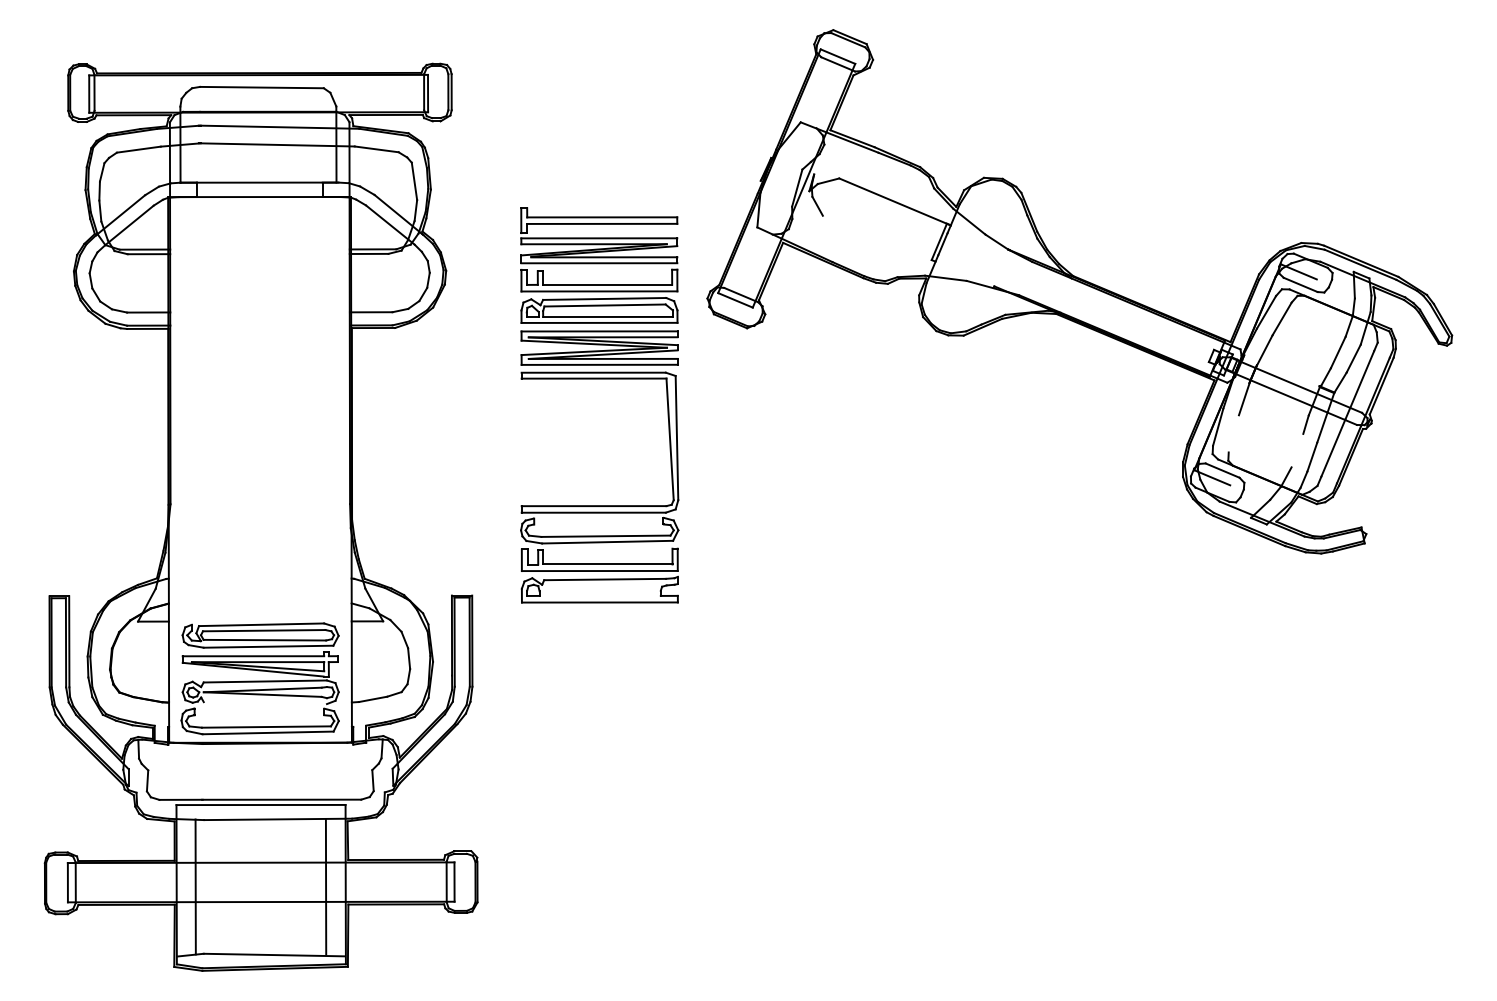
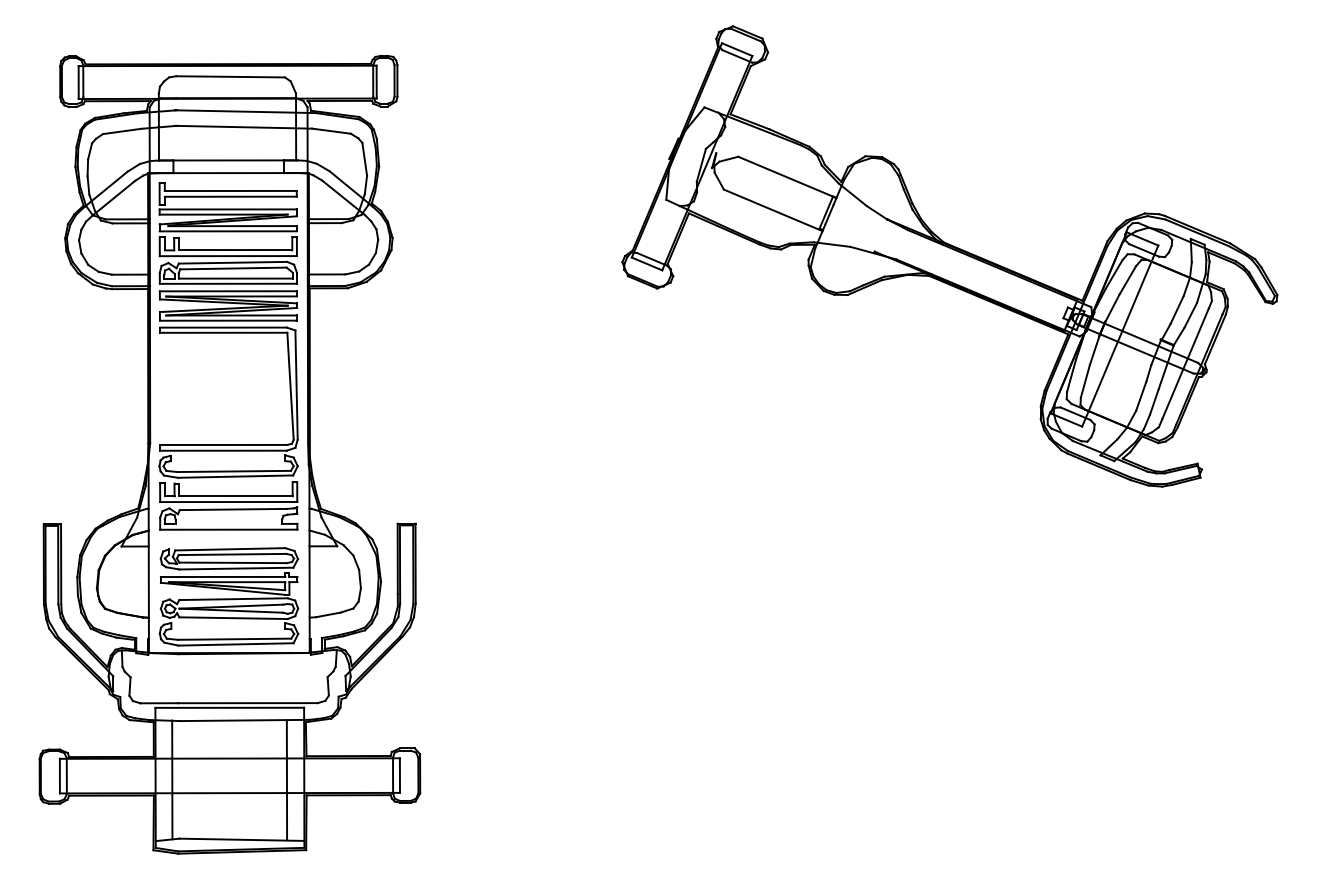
line: (878, 239) -> (772, 210), added
part: (599, 379) -> (228, 333), moved
line: (1273, 382) -> (1120, 336), added
line: (1233, 433) -> (1085, 381), added
line: (1297, 450) -> (1141, 396), added
line: (264, 703) -> (232, 618), added

